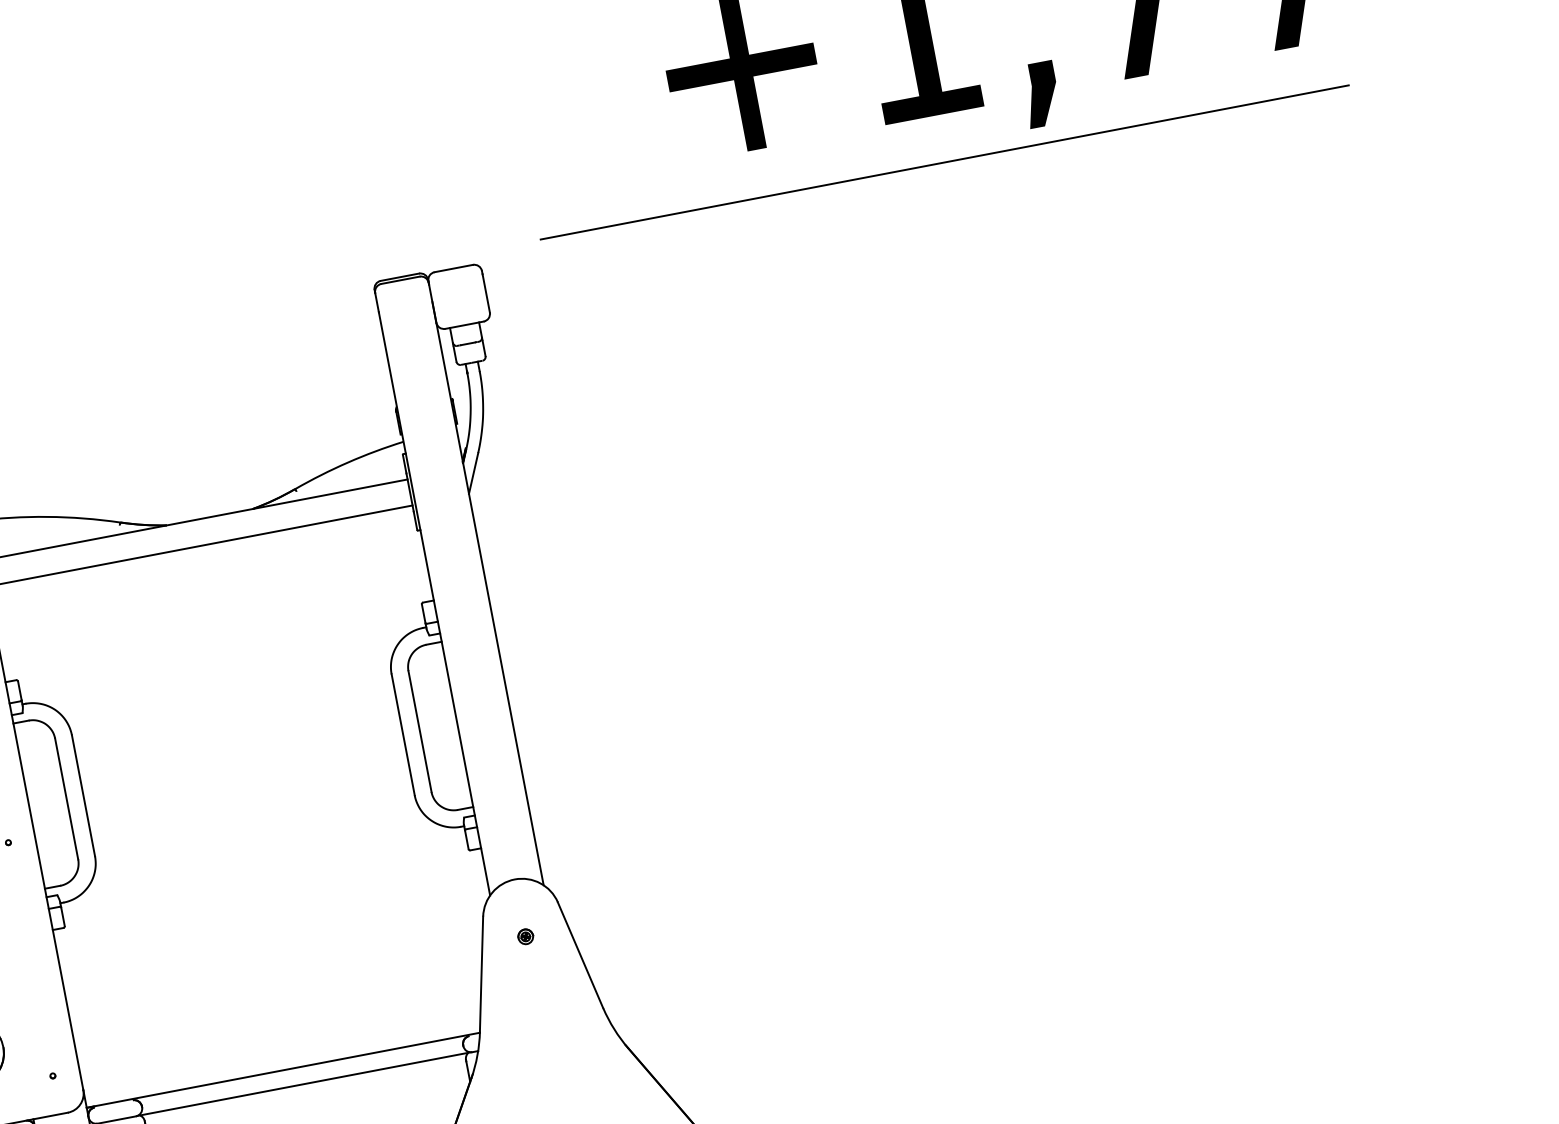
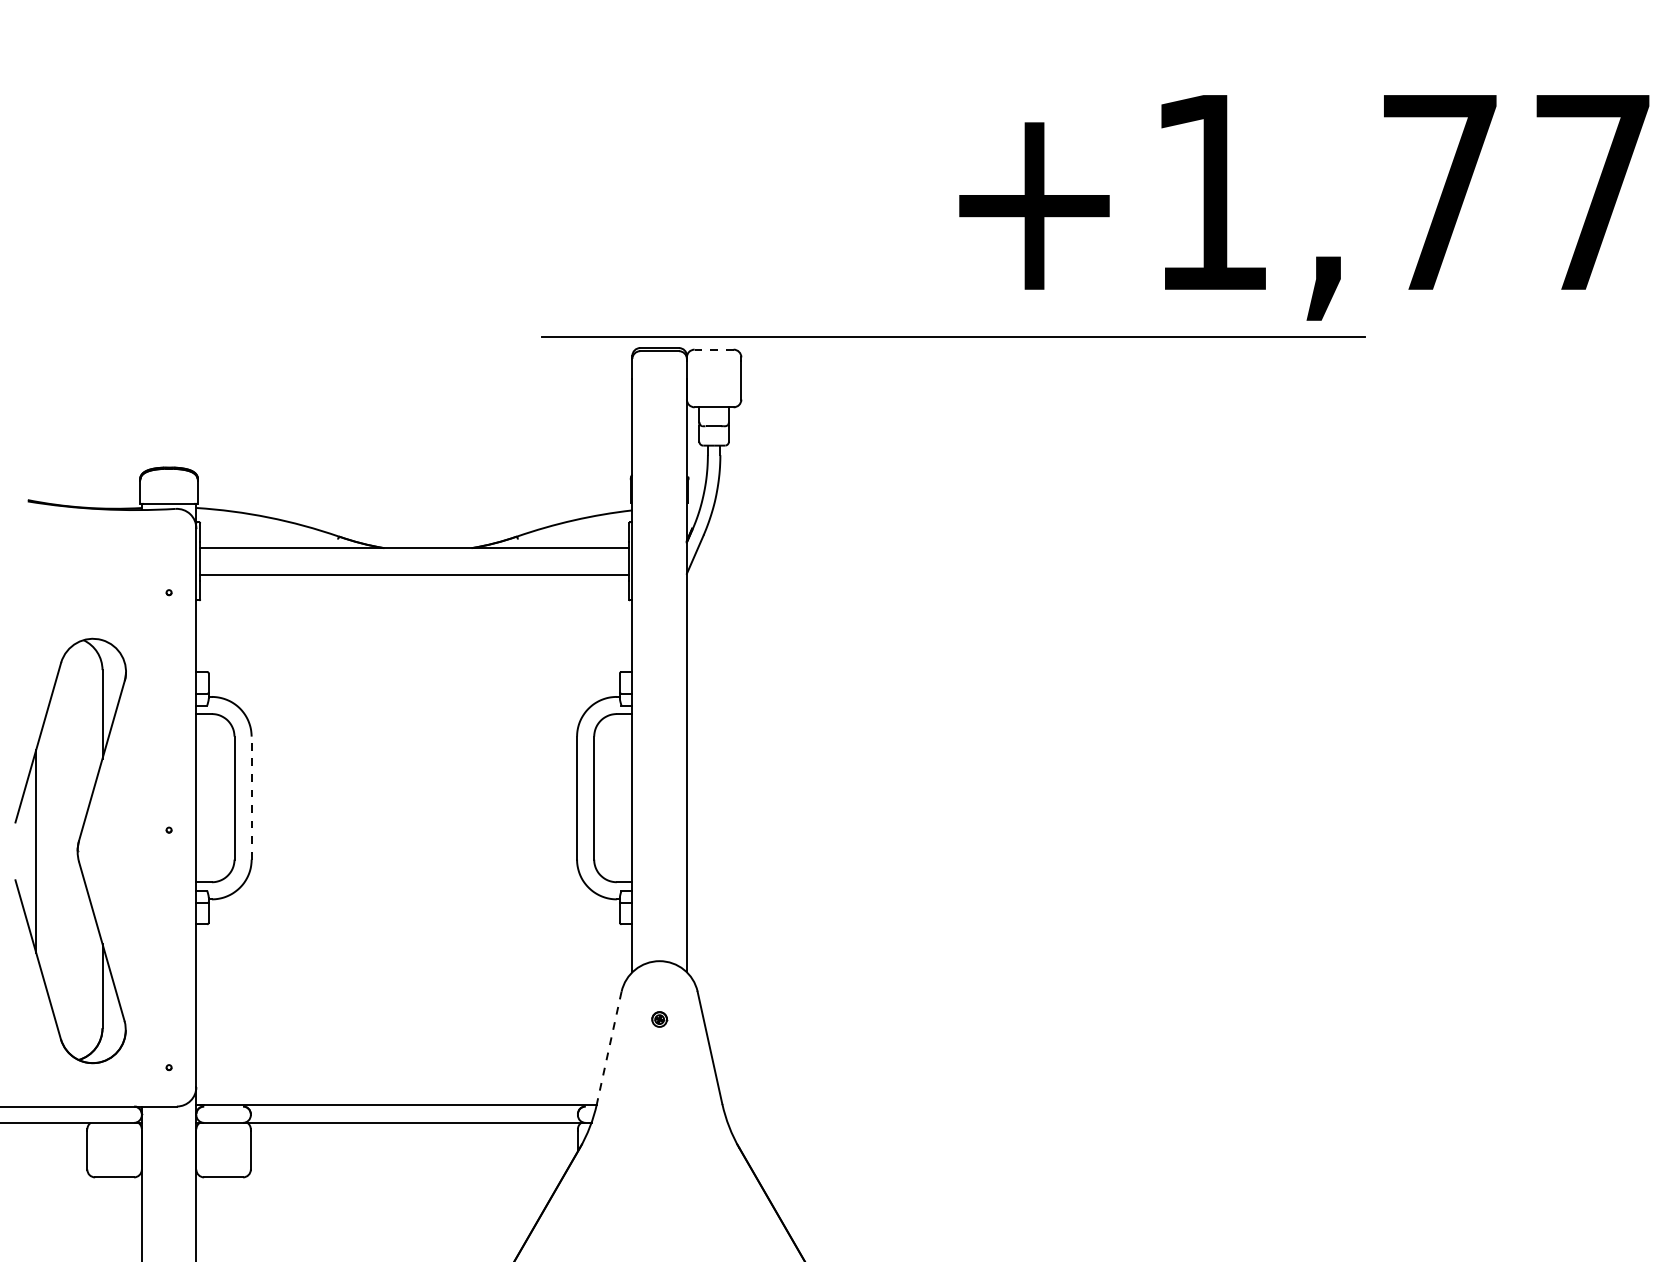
line: (944, 161) -> (953, 336), moved
line: (453, 268) -> (713, 349), solid -> dashed
line: (83, 796) -> (251, 798), solid -> dashed
line: (481, 974) -> (609, 1048), solid -> dashed

